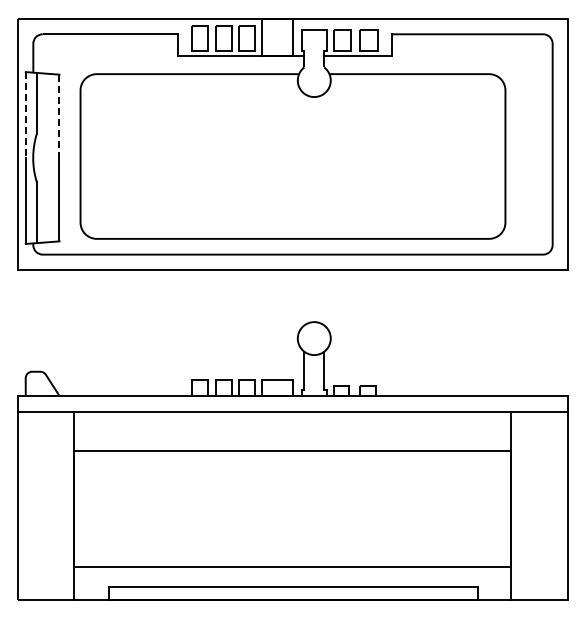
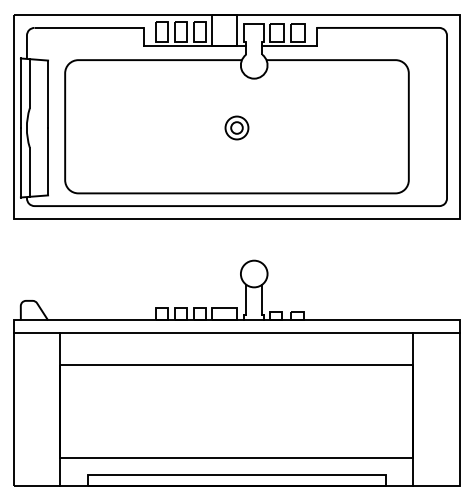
line: (25, 115) -> (20, 93), dashed -> solid
line: (59, 116) -> (48, 94), dashed -> solid
part: (292, 158) -> (236, 128), added

